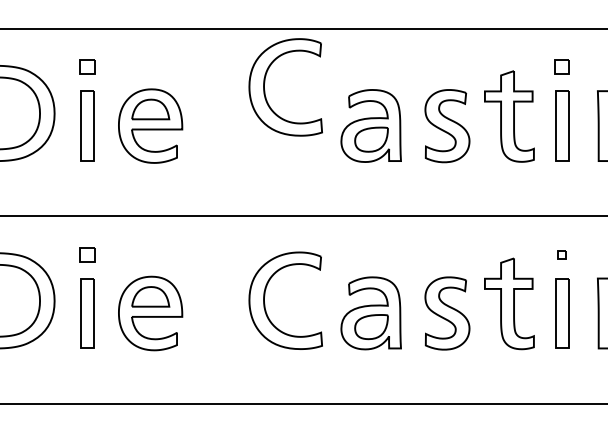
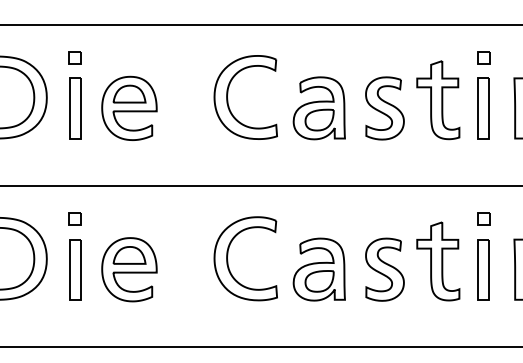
part: (265, 90) -> (228, 100), moved
part: (561, 254) -> (483, 218), size x1.67

